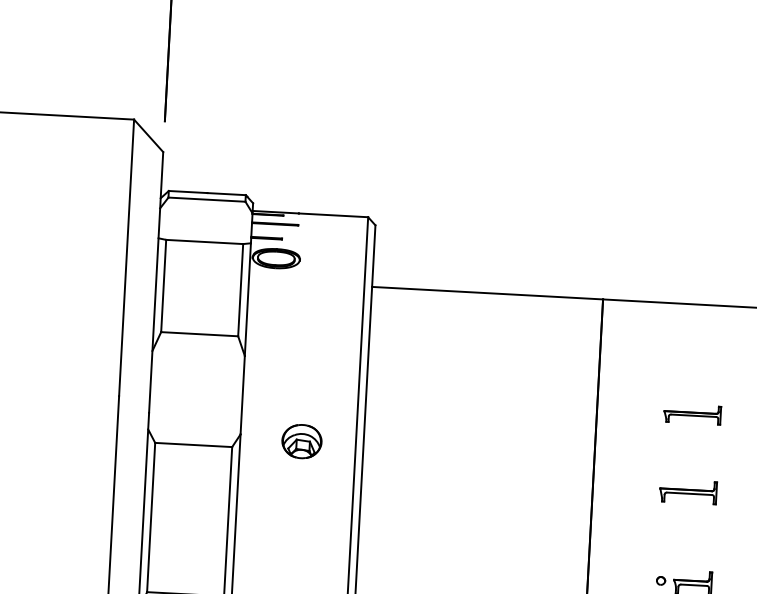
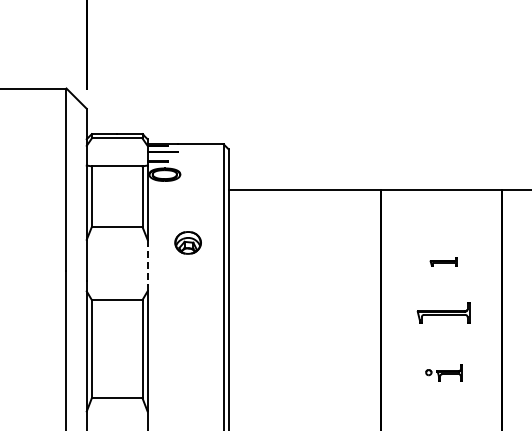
line: (242, 395) -> (147, 265), solid -> dashed
part: (692, 413) -> (443, 261), size x0.7
part: (301, 440) -> (187, 242), moved
part: (688, 490) -> (443, 312), size x1.4

